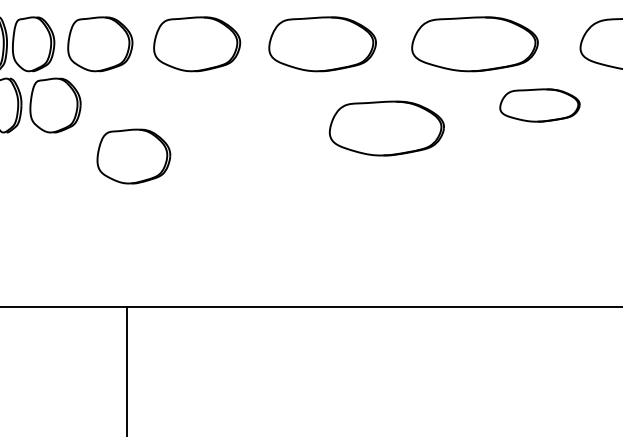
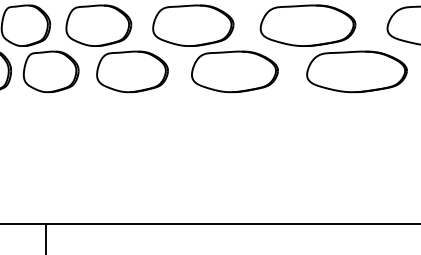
part: (241, 105) -> (132, 71), added
part: (539, 105) -> (356, 71), size x1.67
part: (386, 128) -> (234, 71), moved
part: (133, 156) -> (50, 71), moved

